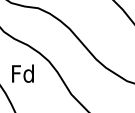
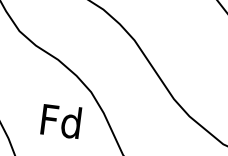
text: (22, 73) -> (60, 120), moved

